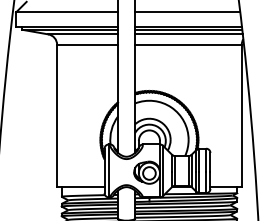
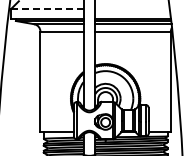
line: (65, 12) -> (46, 8), solid -> dashed
line: (187, 12) -> (132, 8), removed

